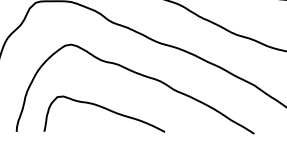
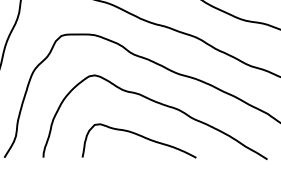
curve: (104, 109) -> (139, 136), moved

